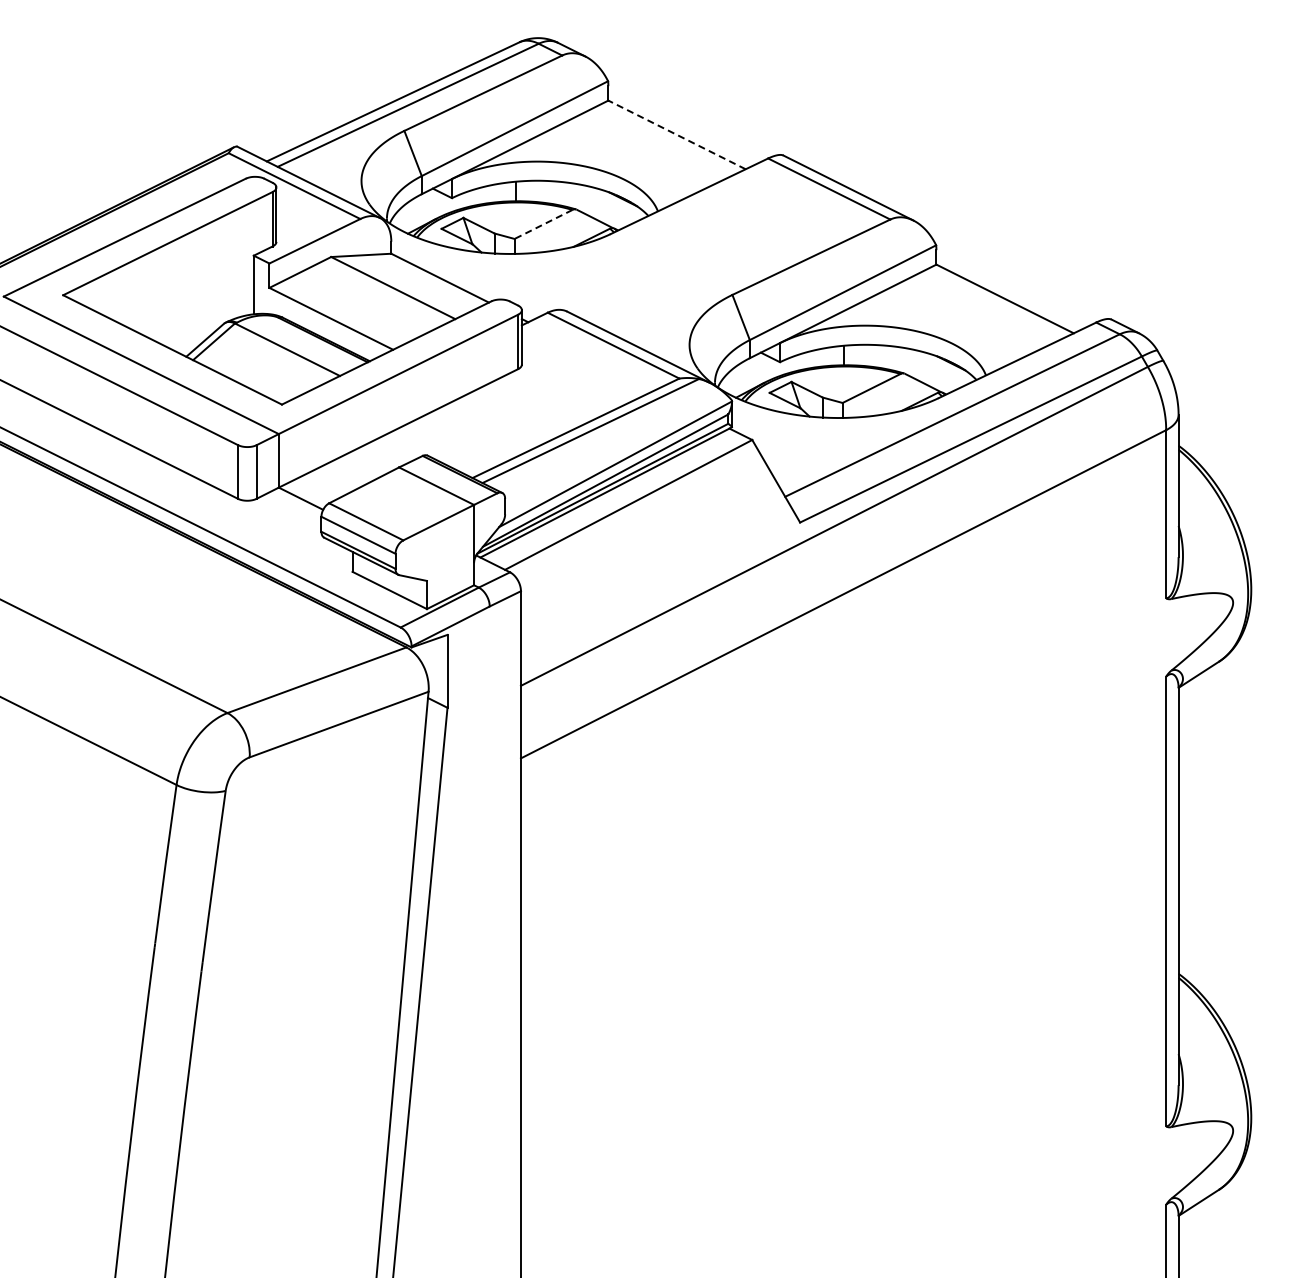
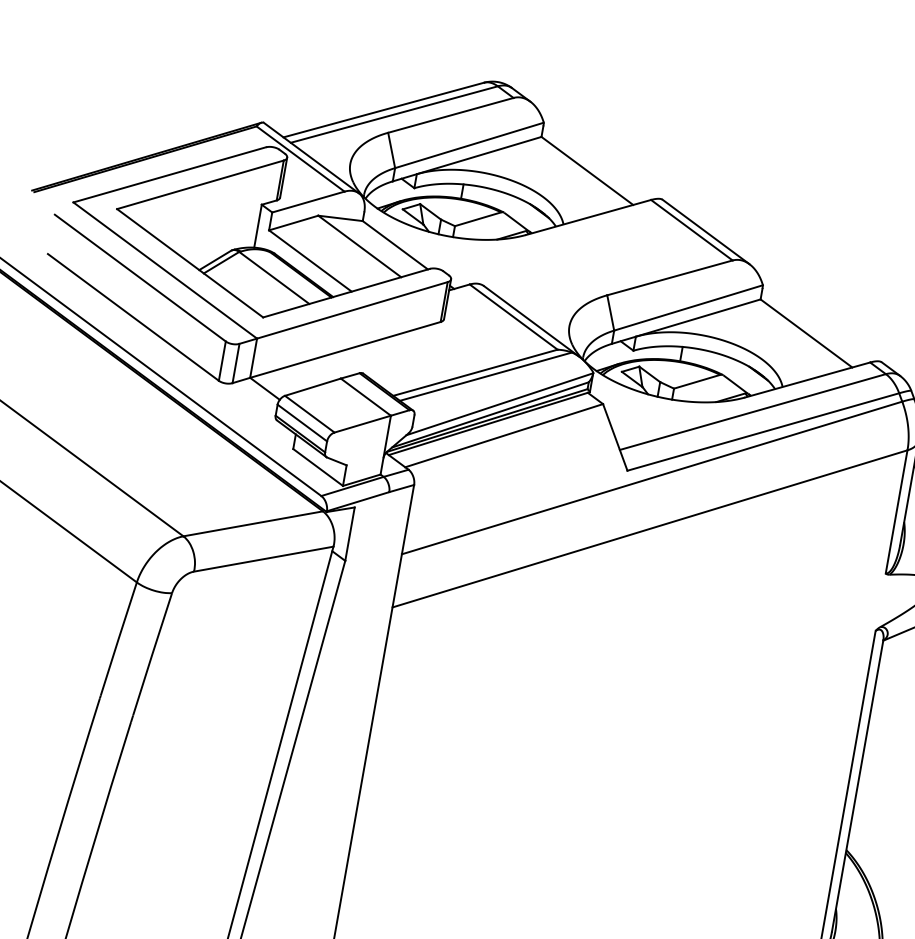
line: (677, 134) -> (587, 170), dashed -> solid
line: (543, 224) -> (478, 219), dashed -> solid

